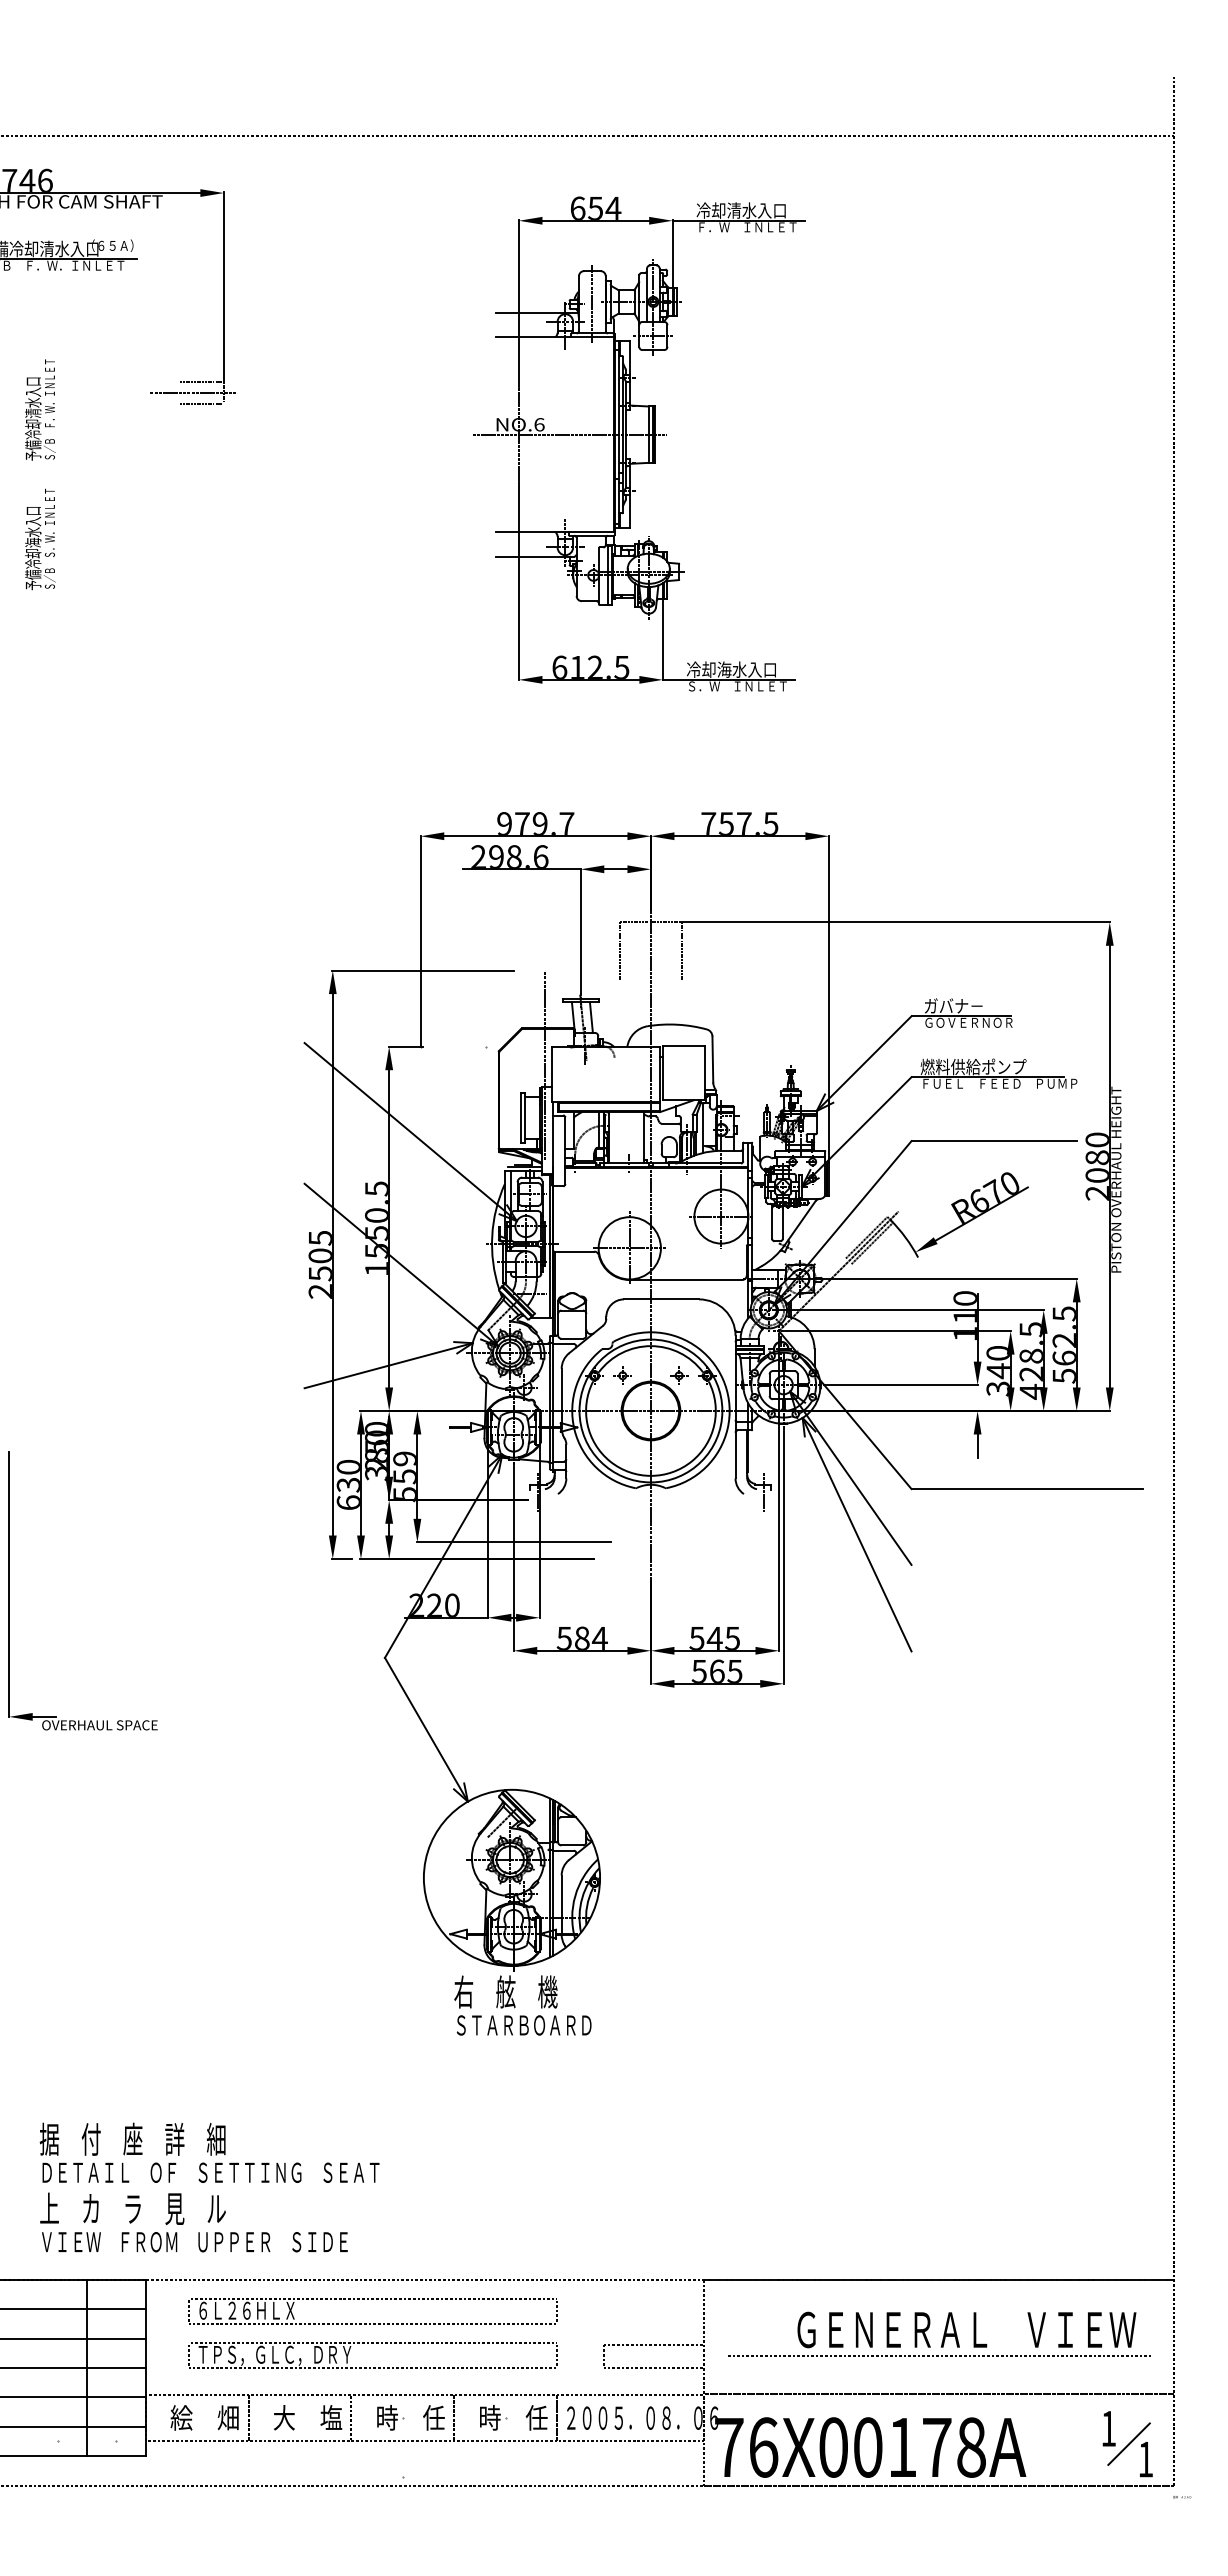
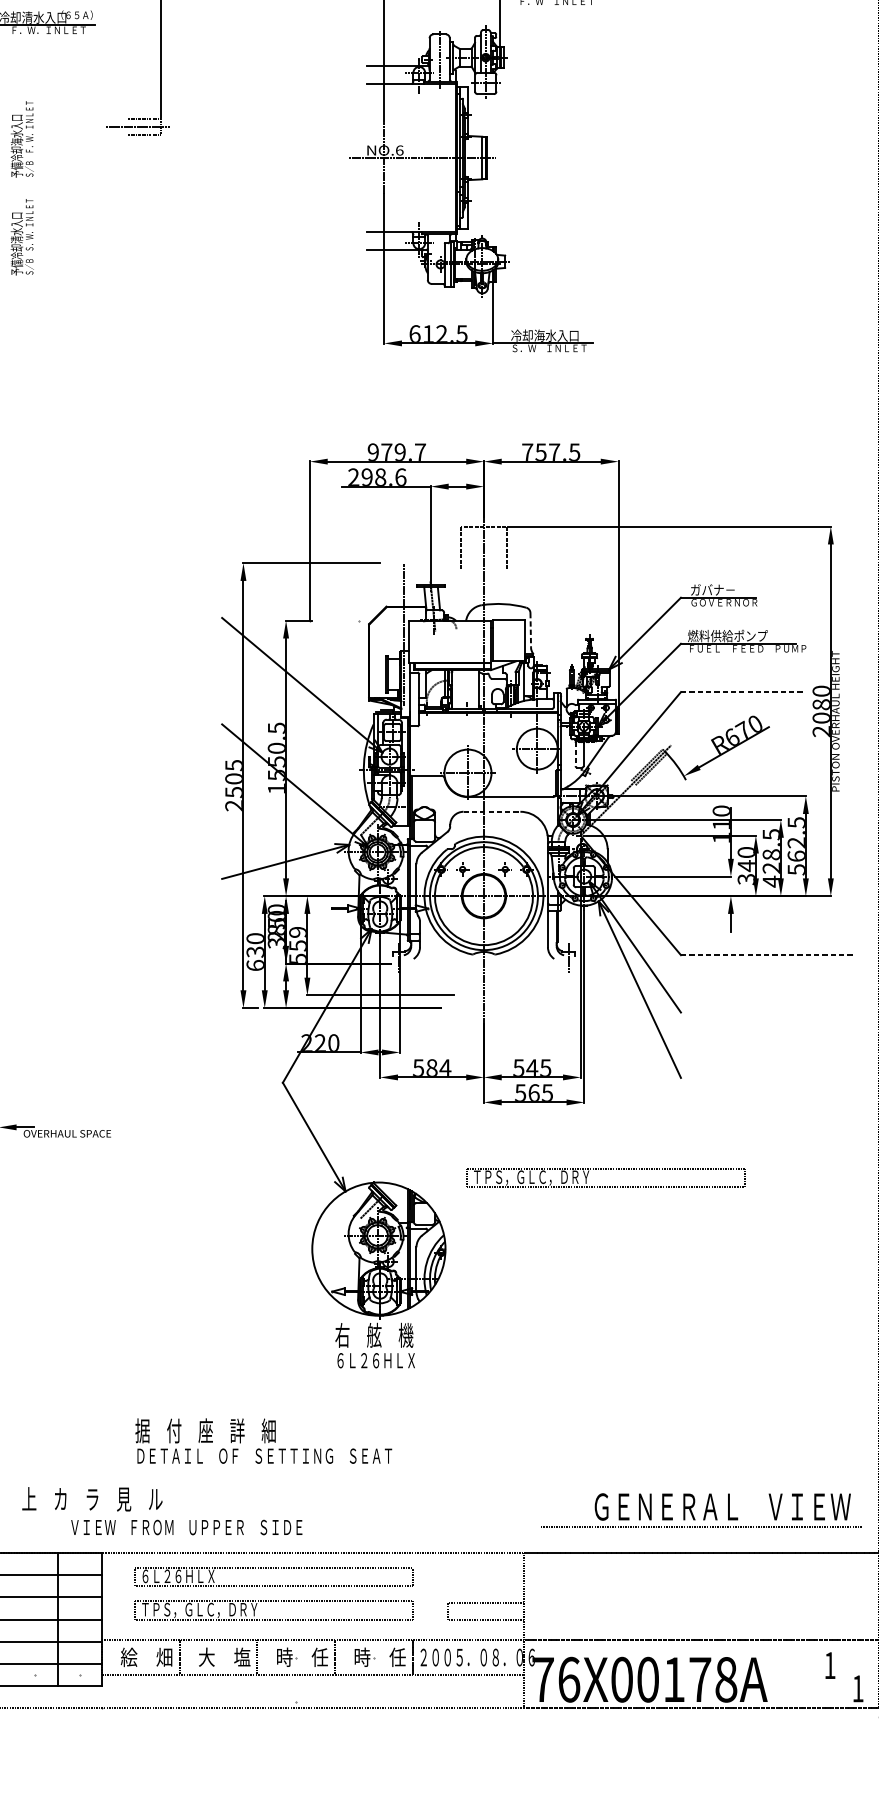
text: (33, 412) -> (17, 141), 予備冷却清水入口 -> 予備冷却海水入口
text: (33, 541) -> (17, 238), 予備冷却海水入口 -> 予備冷却清水入口
line: (712, 1060) -> (530, 631), solid -> dashed
line: (994, 1141) -> (743, 692), solid -> dashed
line: (772, 1222) -> (575, 753), solid -> dashed
line: (661, 1299) -> (491, 811), solid -> dashed
line: (1027, 1489) -> (768, 955), solid -> dashed
part: (811, 1771) -> (605, 1168), added
text: (524, 2025) -> (388, 1360), ＳＴＡＲＢＯＡＲＤ -> ６Ｌ２６ＨＬＸ
text: (209, 2152) -> (263, 1440), moved
text: (194, 2242) -> (186, 1527), moved
part: (939, 2333) -> (702, 1509), moved
line: (1128, 2443) -> (845, 1676), removed

